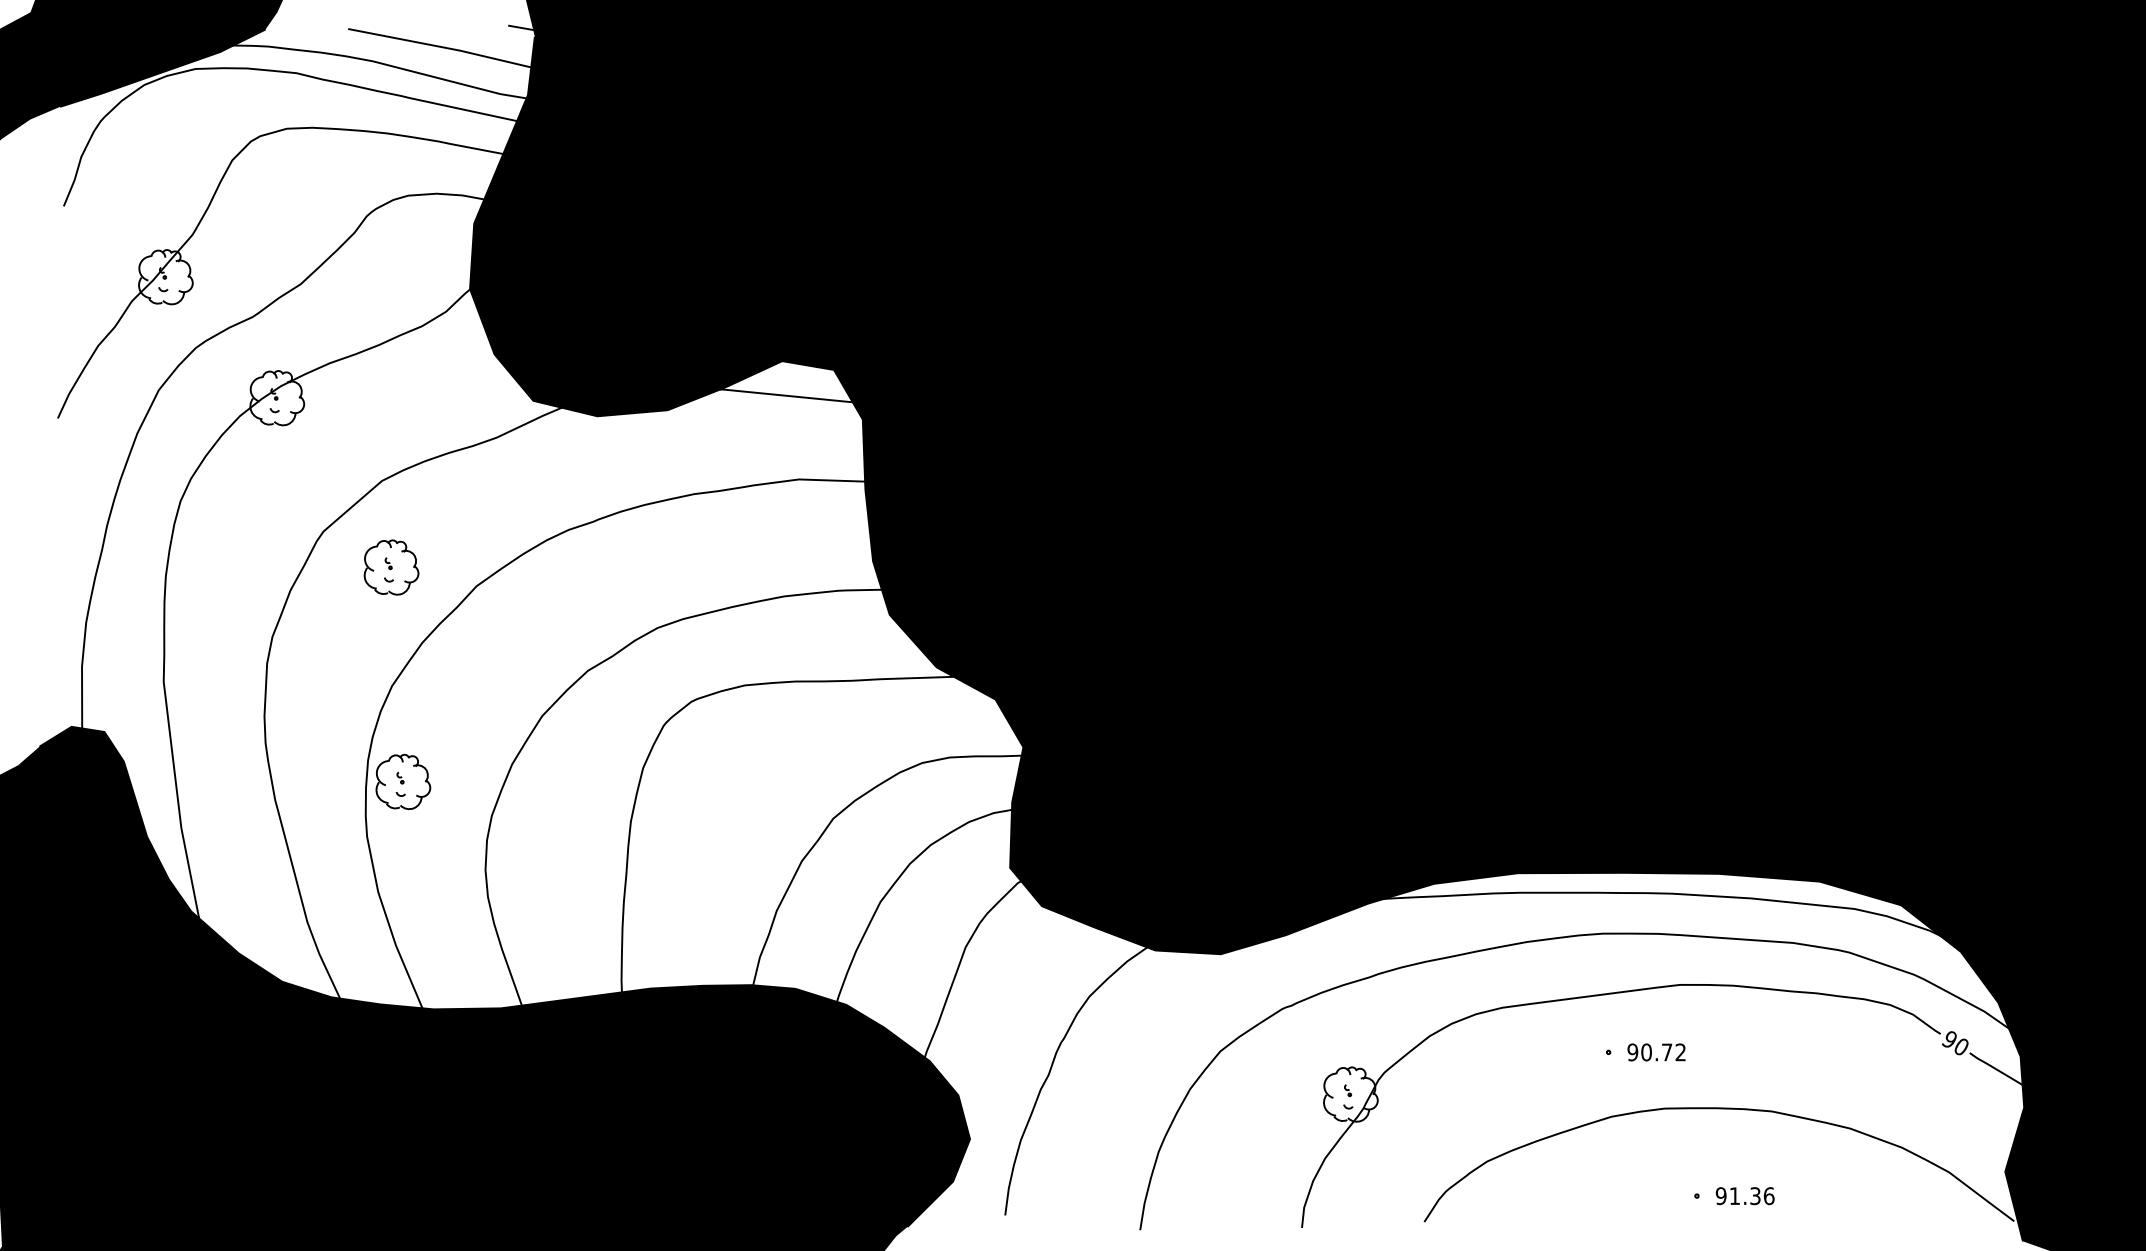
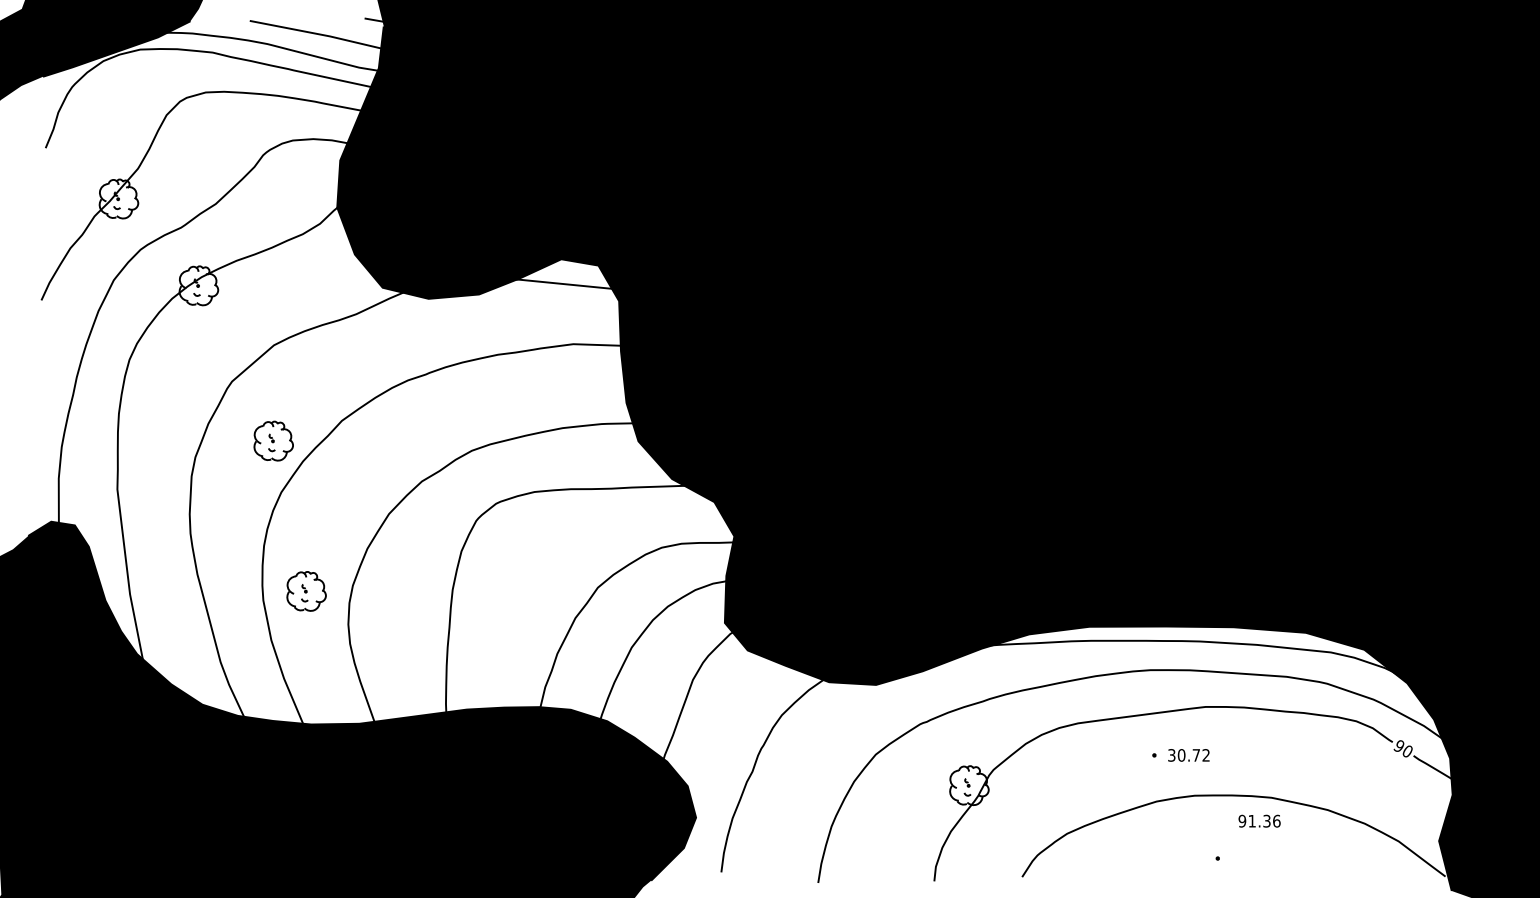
part: (391, 567) -> (273, 441), moved
part: (403, 781) -> (306, 591), moved
text: (1632, 1052) -> (1171, 755), 90.72 -> 30.72
text: (1744, 1196) -> (1259, 821), moved

